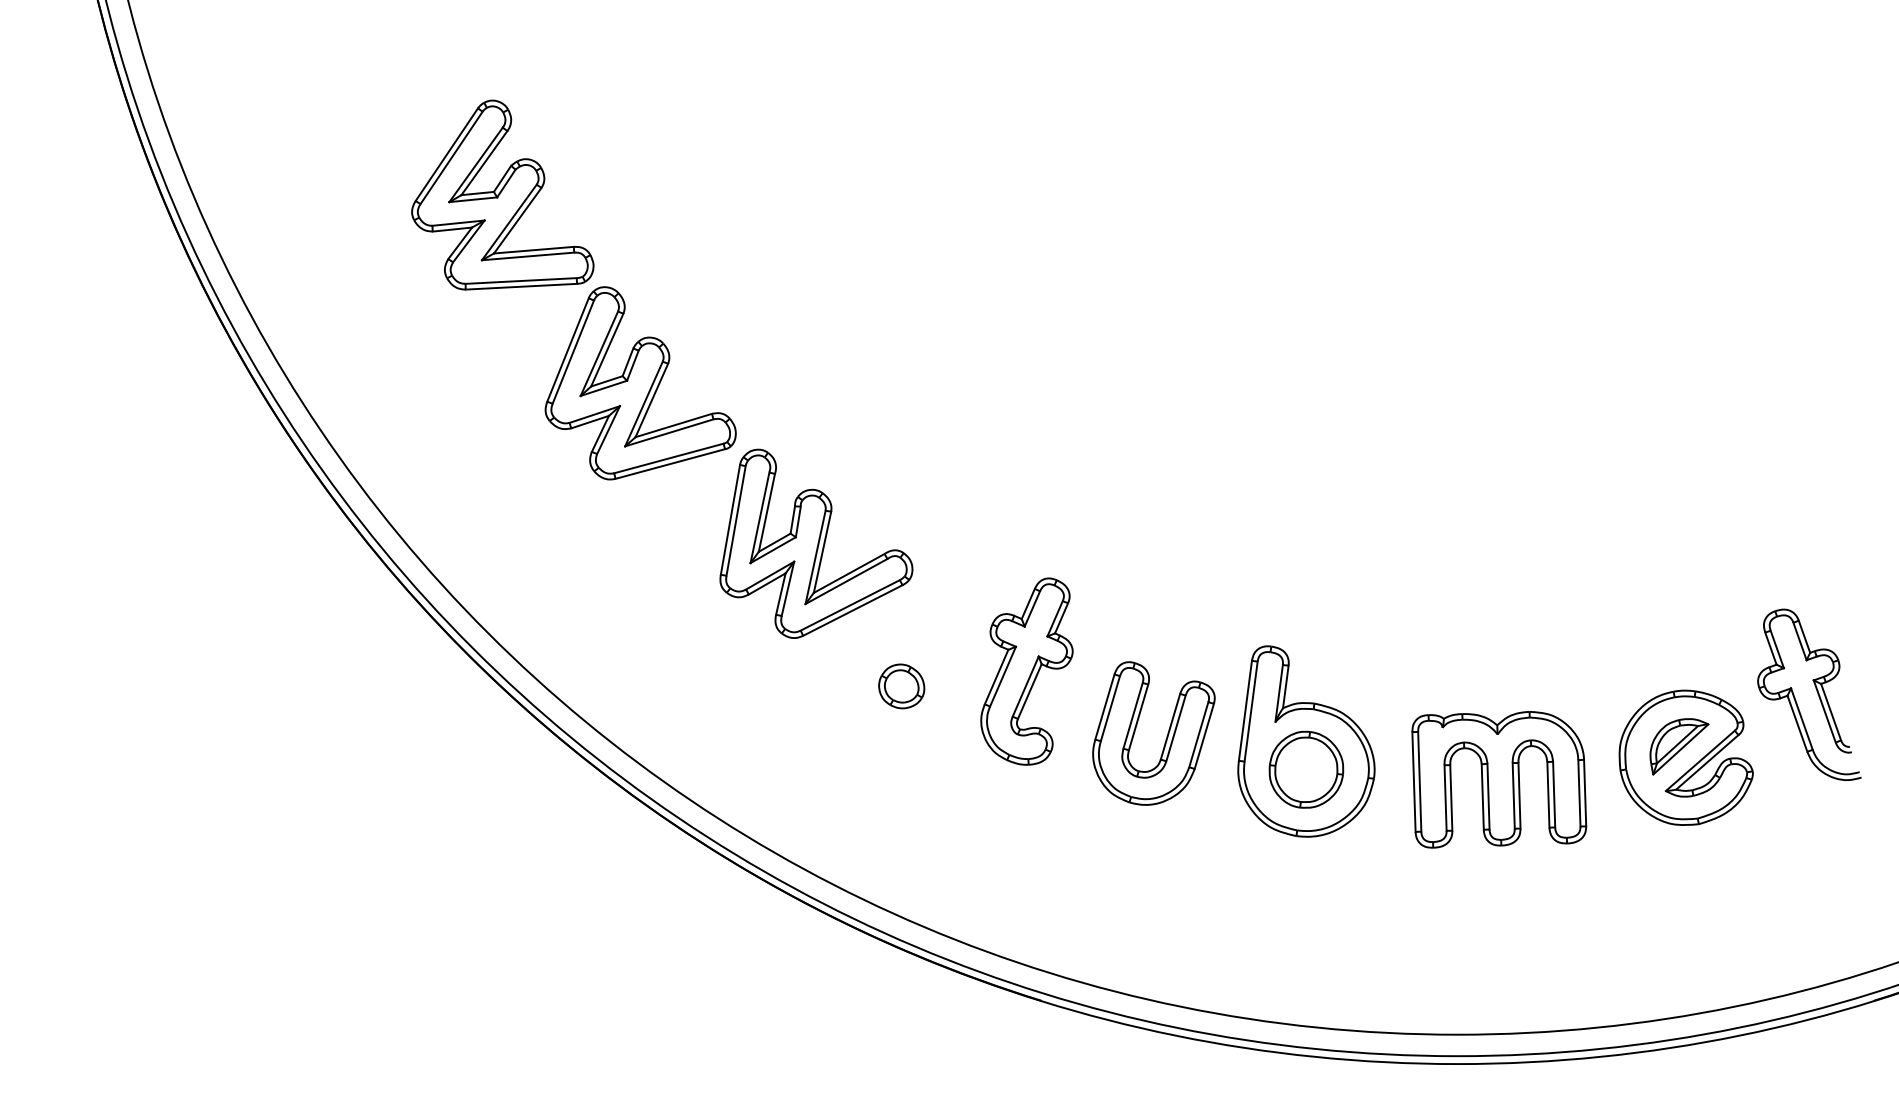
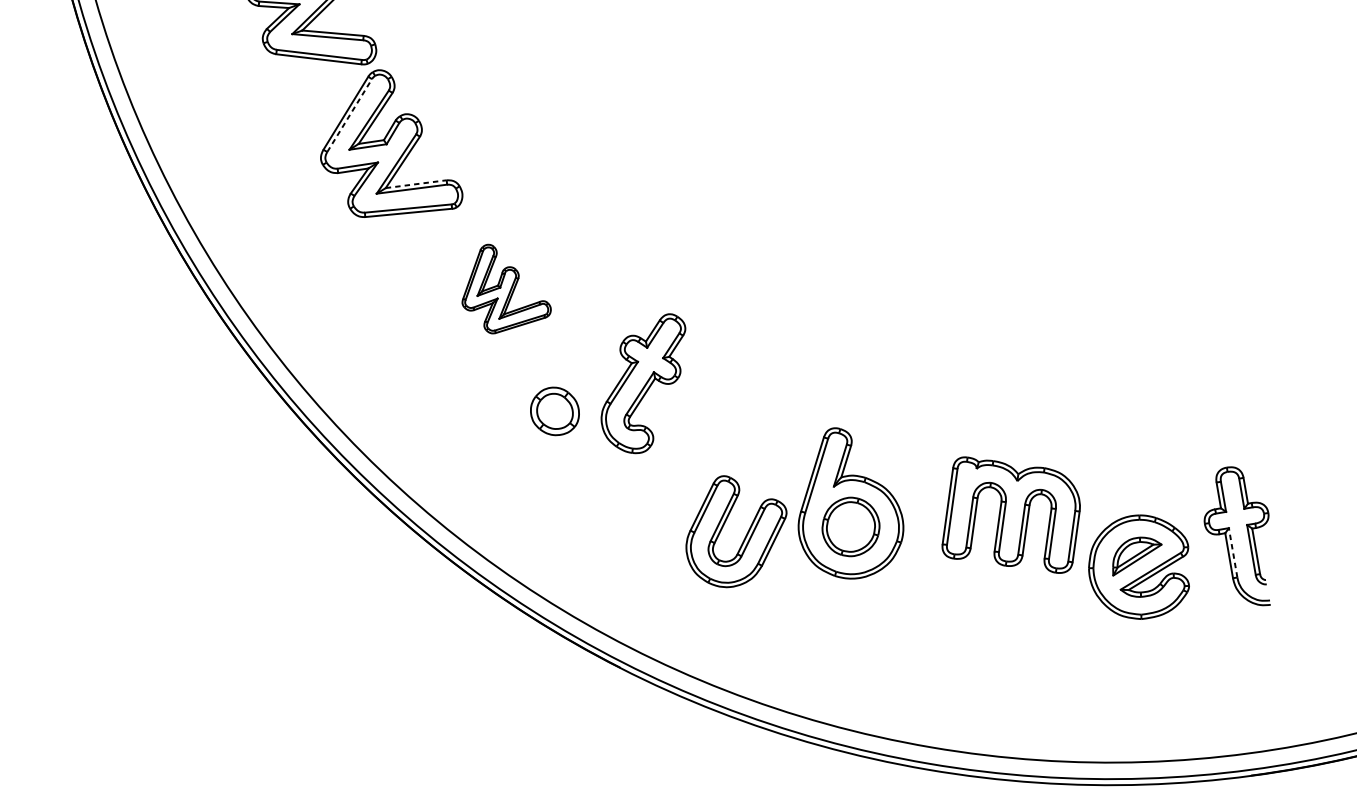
line: (573, 352) -> (349, 115), solid -> dashed
line: (673, 425) -> (416, 184), solid -> dashed
part: (816, 543) -> (509, 292), size x0.6
part: (1026, 671) -> (642, 381), moved
part: (901, 686) -> (555, 411), size x1.4
line: (1801, 719) -> (1232, 553), solid -> dashed
part: (1166, 736) -> (744, 537), moved
part: (1499, 779) -> (1013, 515), moved

